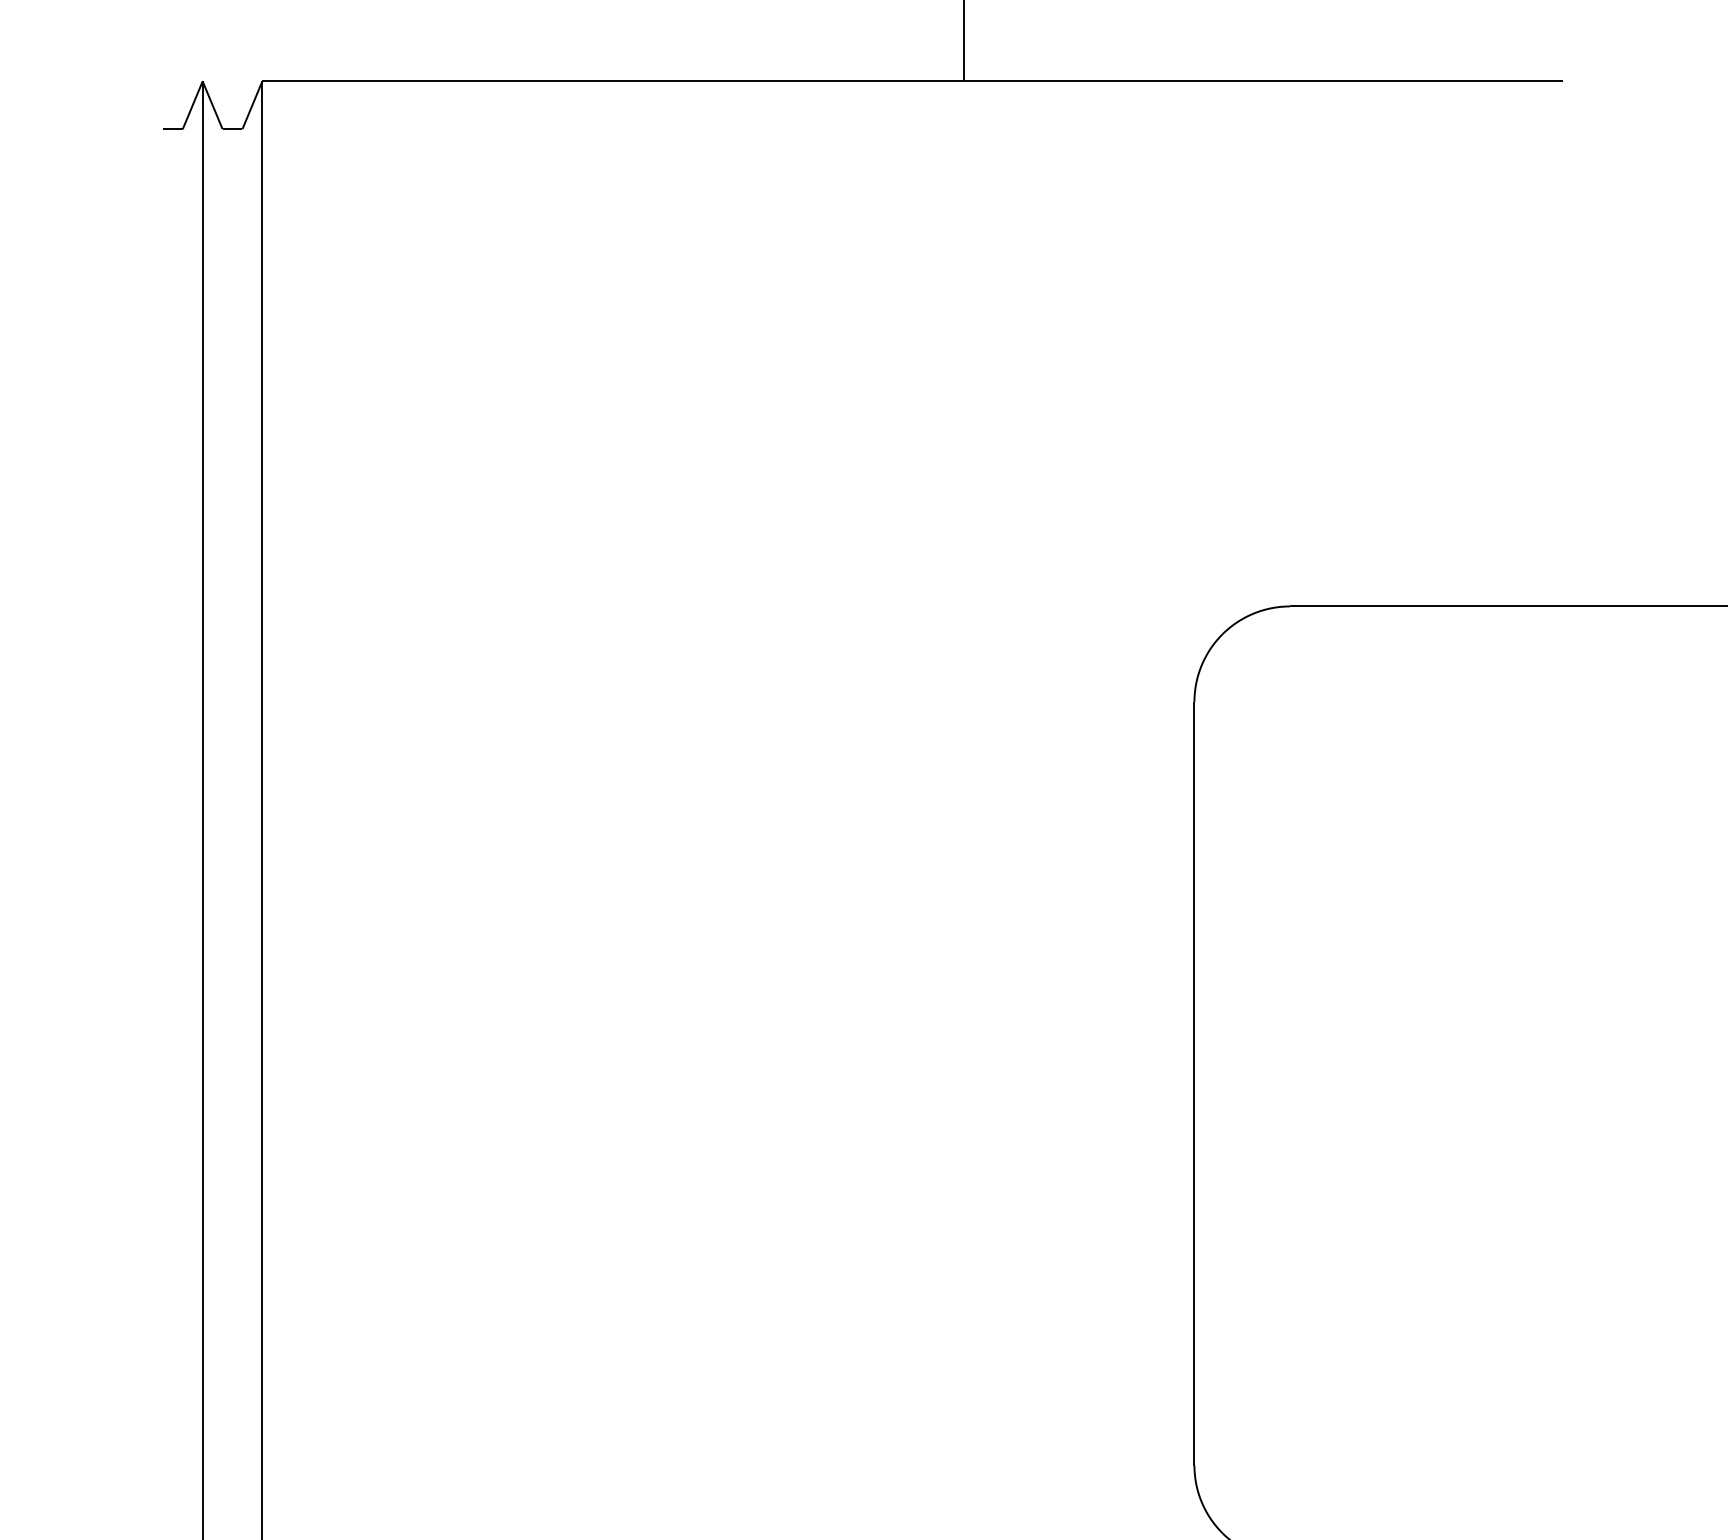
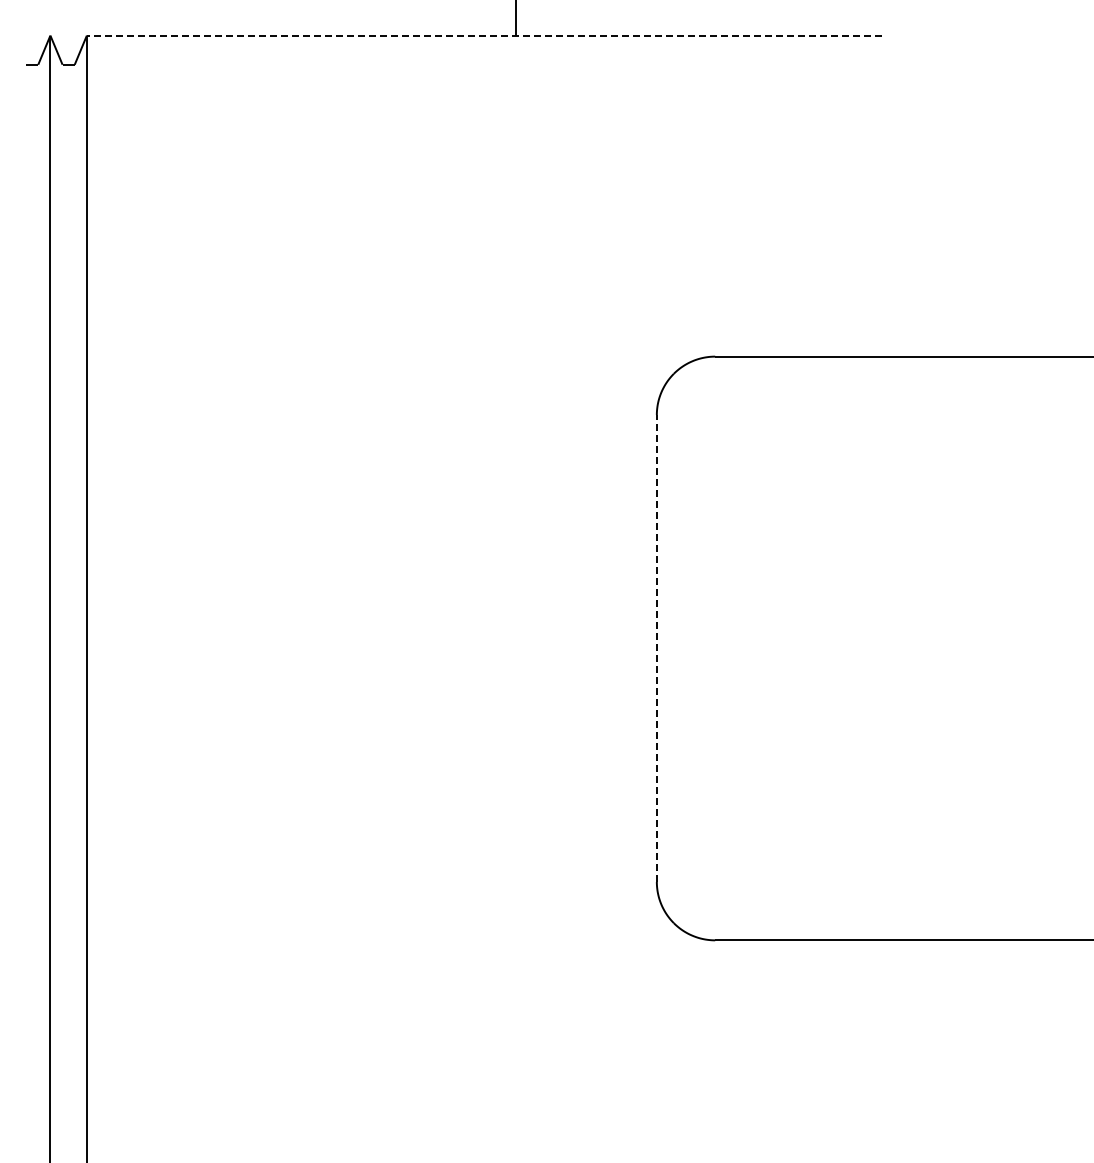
line: (912, 81) -> (484, 35), solid -> dashed
line: (1193, 1083) -> (656, 648), solid -> dashed

